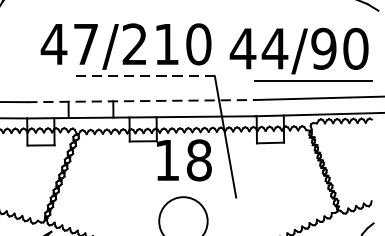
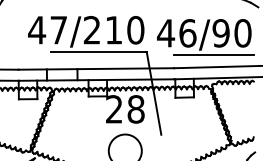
text: (274, 49) -> (187, 33), 44/90 -> 46/90
line: (144, 76) -> (98, 52), dashed -> solid
line: (141, 100) -> (96, 68), dashed -> solid
text: (167, 160) -> (114, 109), 18 -> 28

